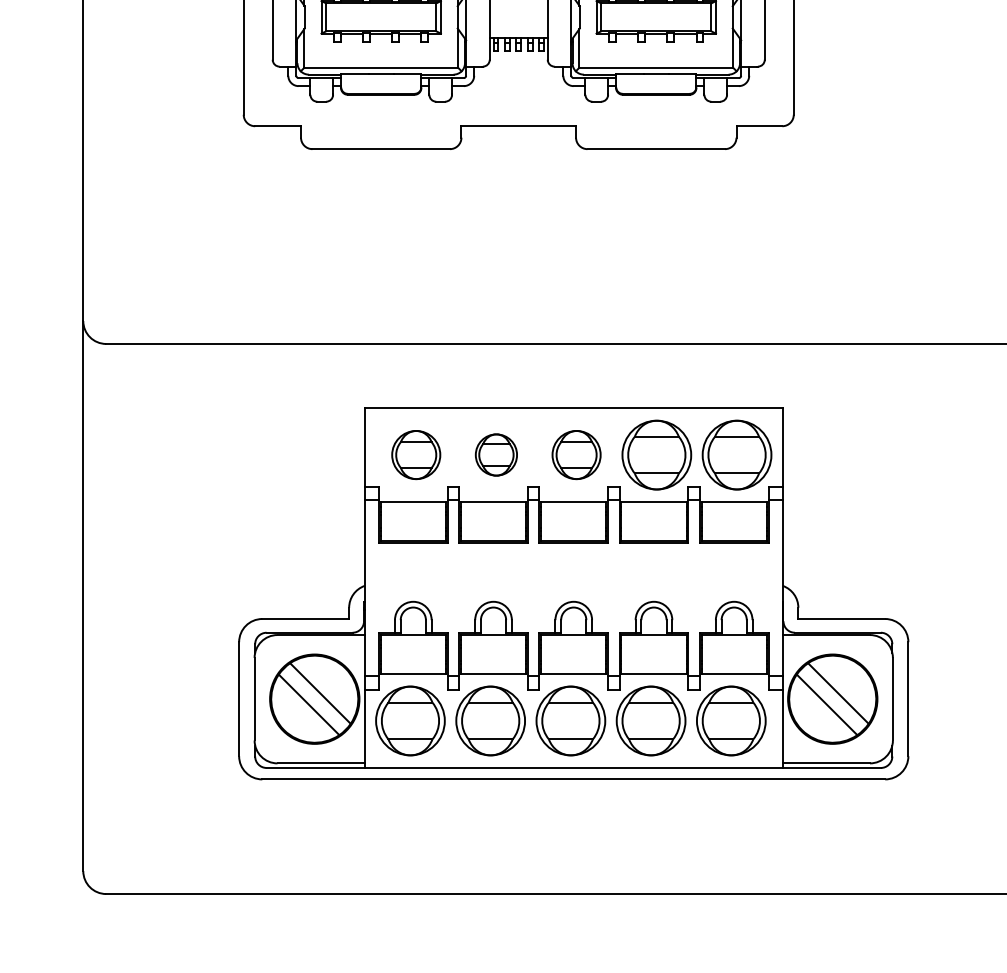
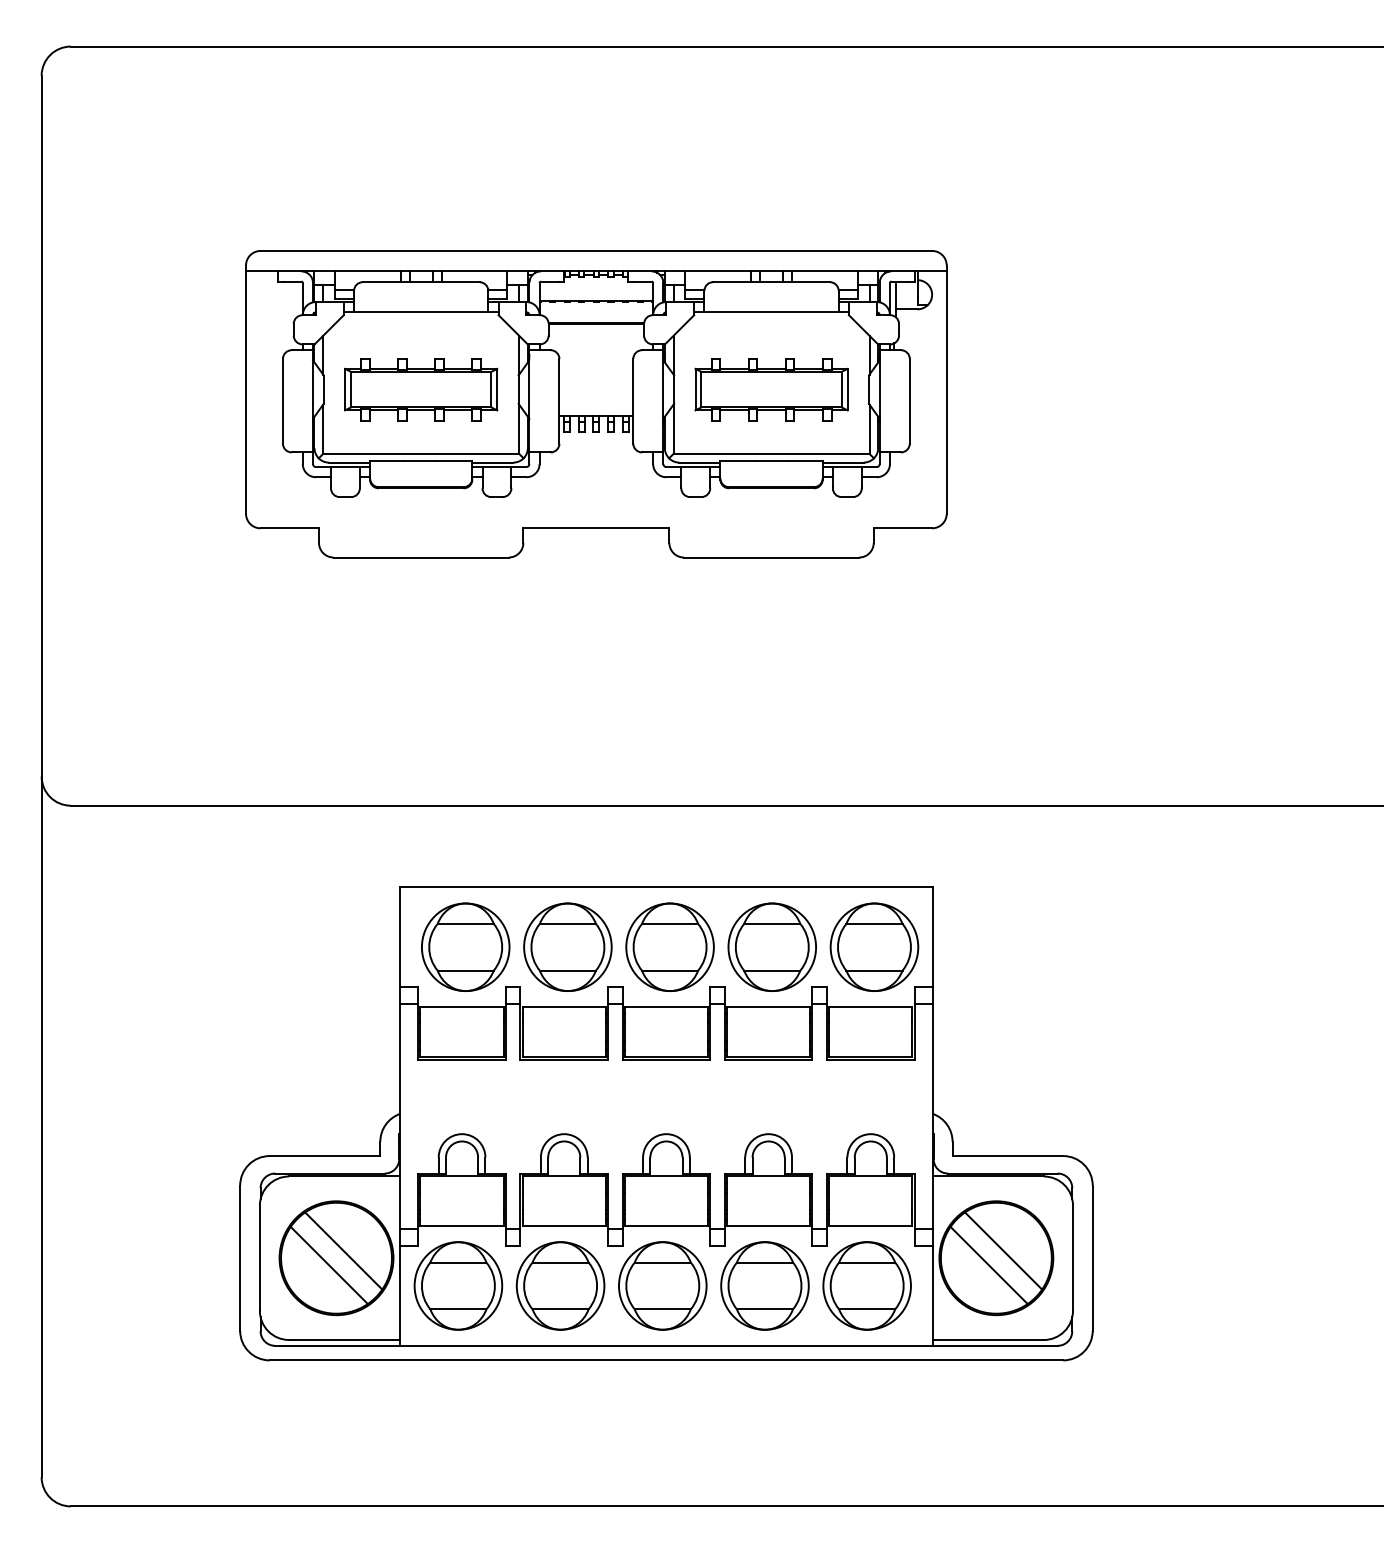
part: (416, 454) -> (465, 946), size x1.43
part: (496, 454) -> (567, 946), size x1.67
part: (576, 454) -> (669, 946), size x1.43

